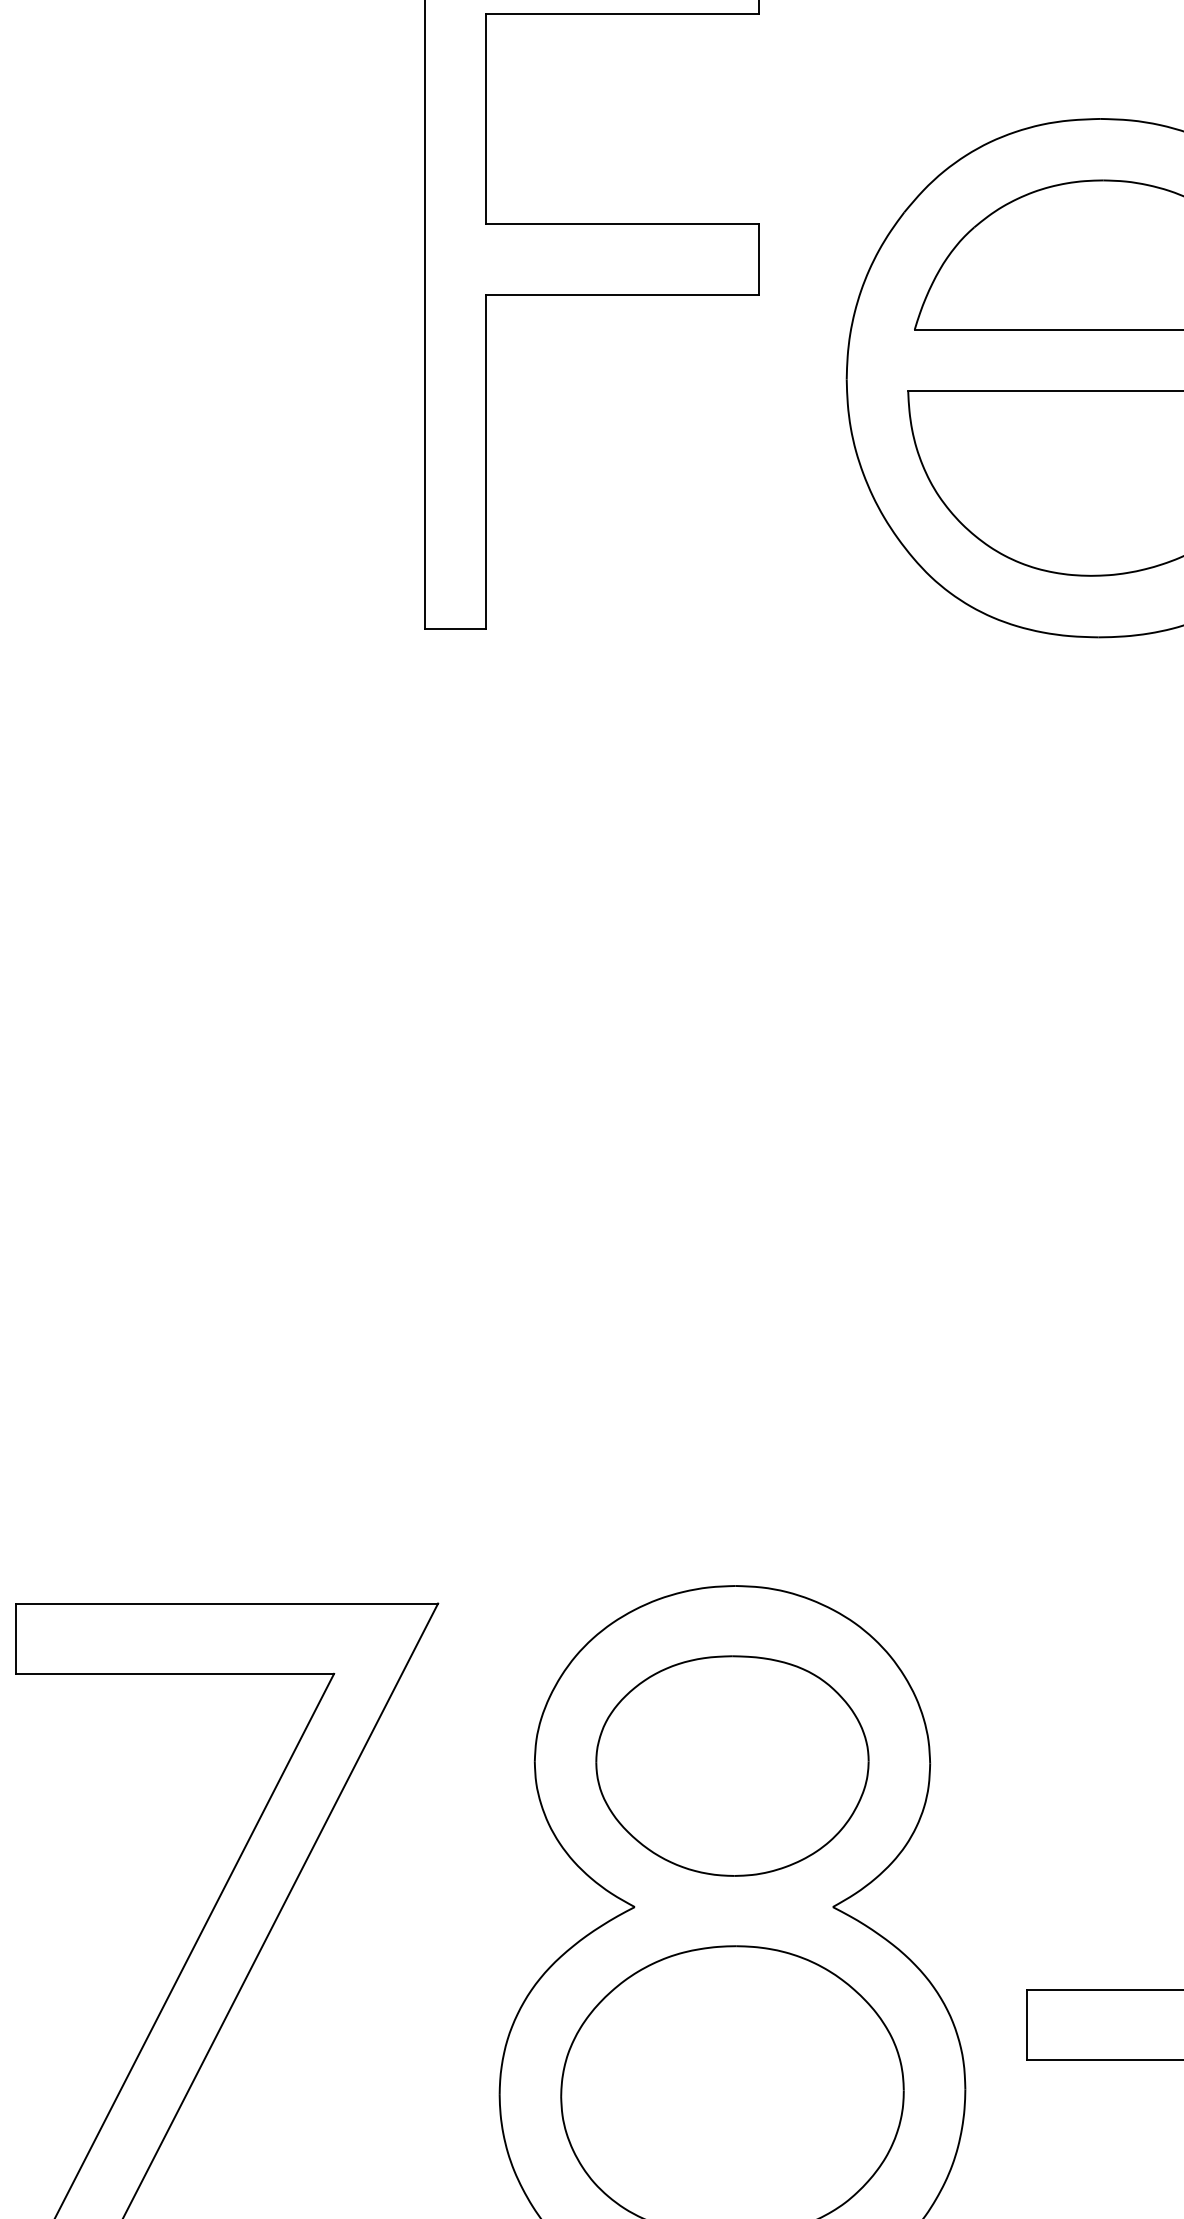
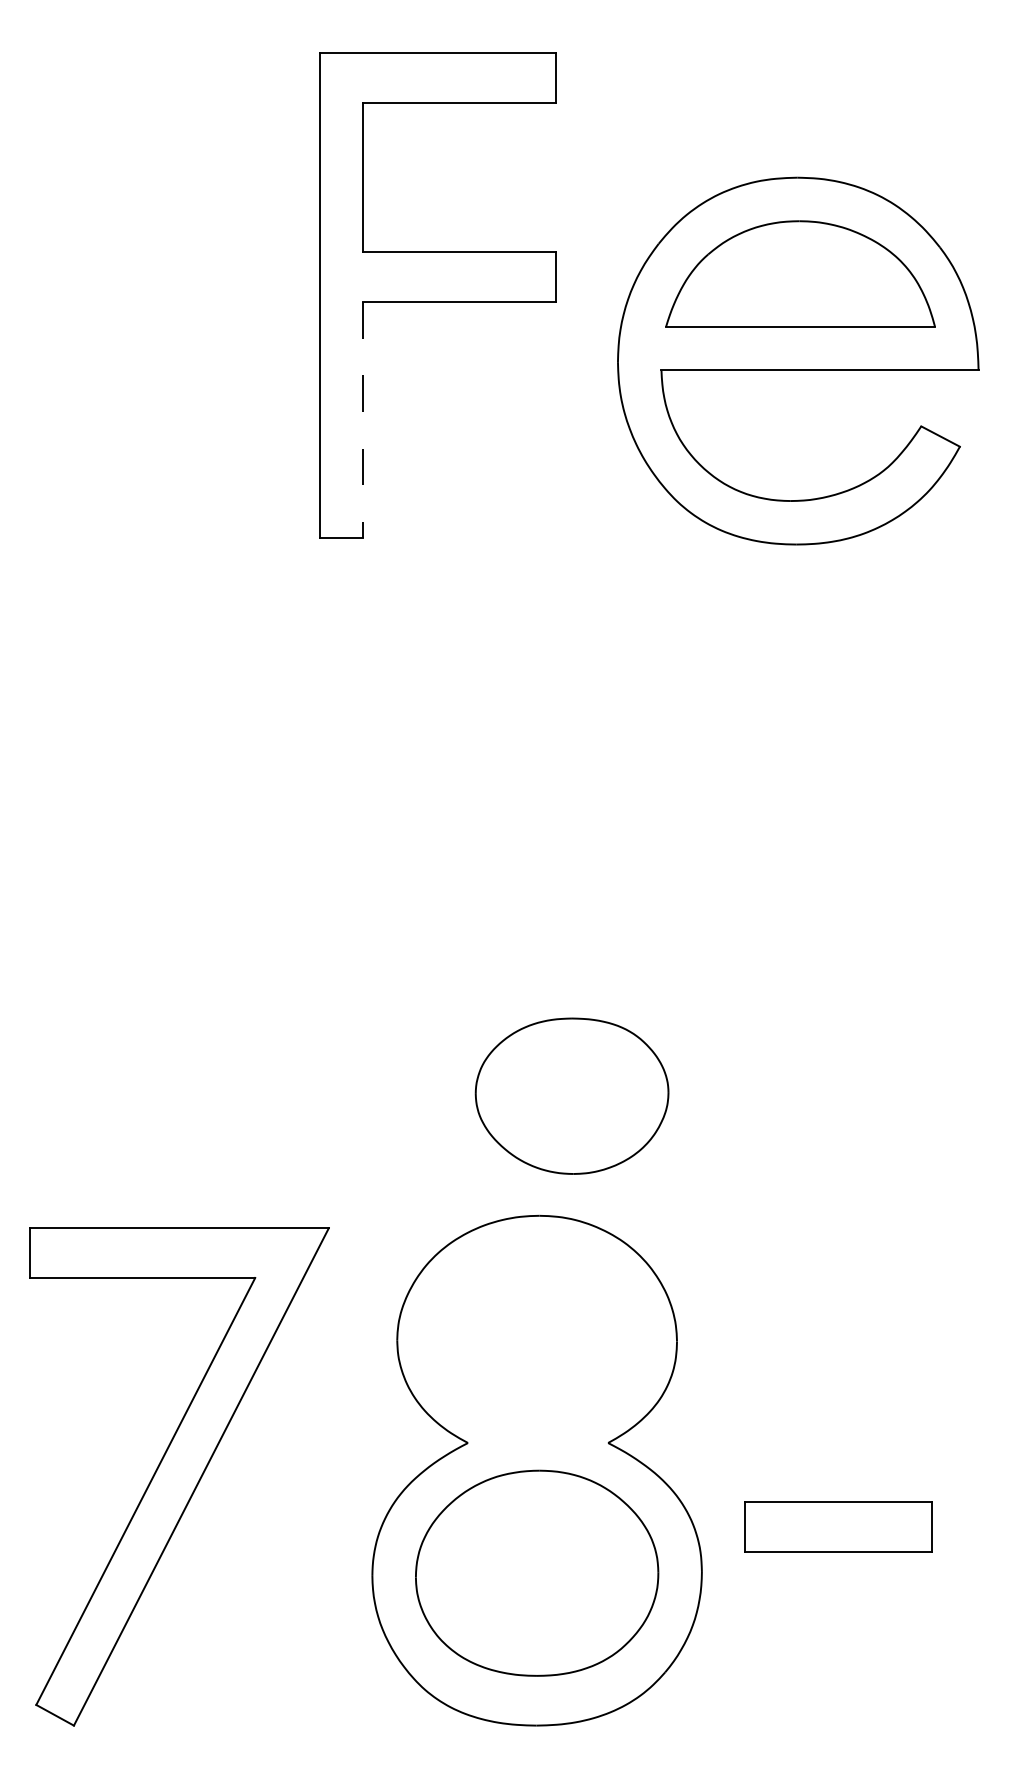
line: (487, 462) -> (363, 420), solid -> dashed
part: (731, 1765) -> (571, 1095), moved

